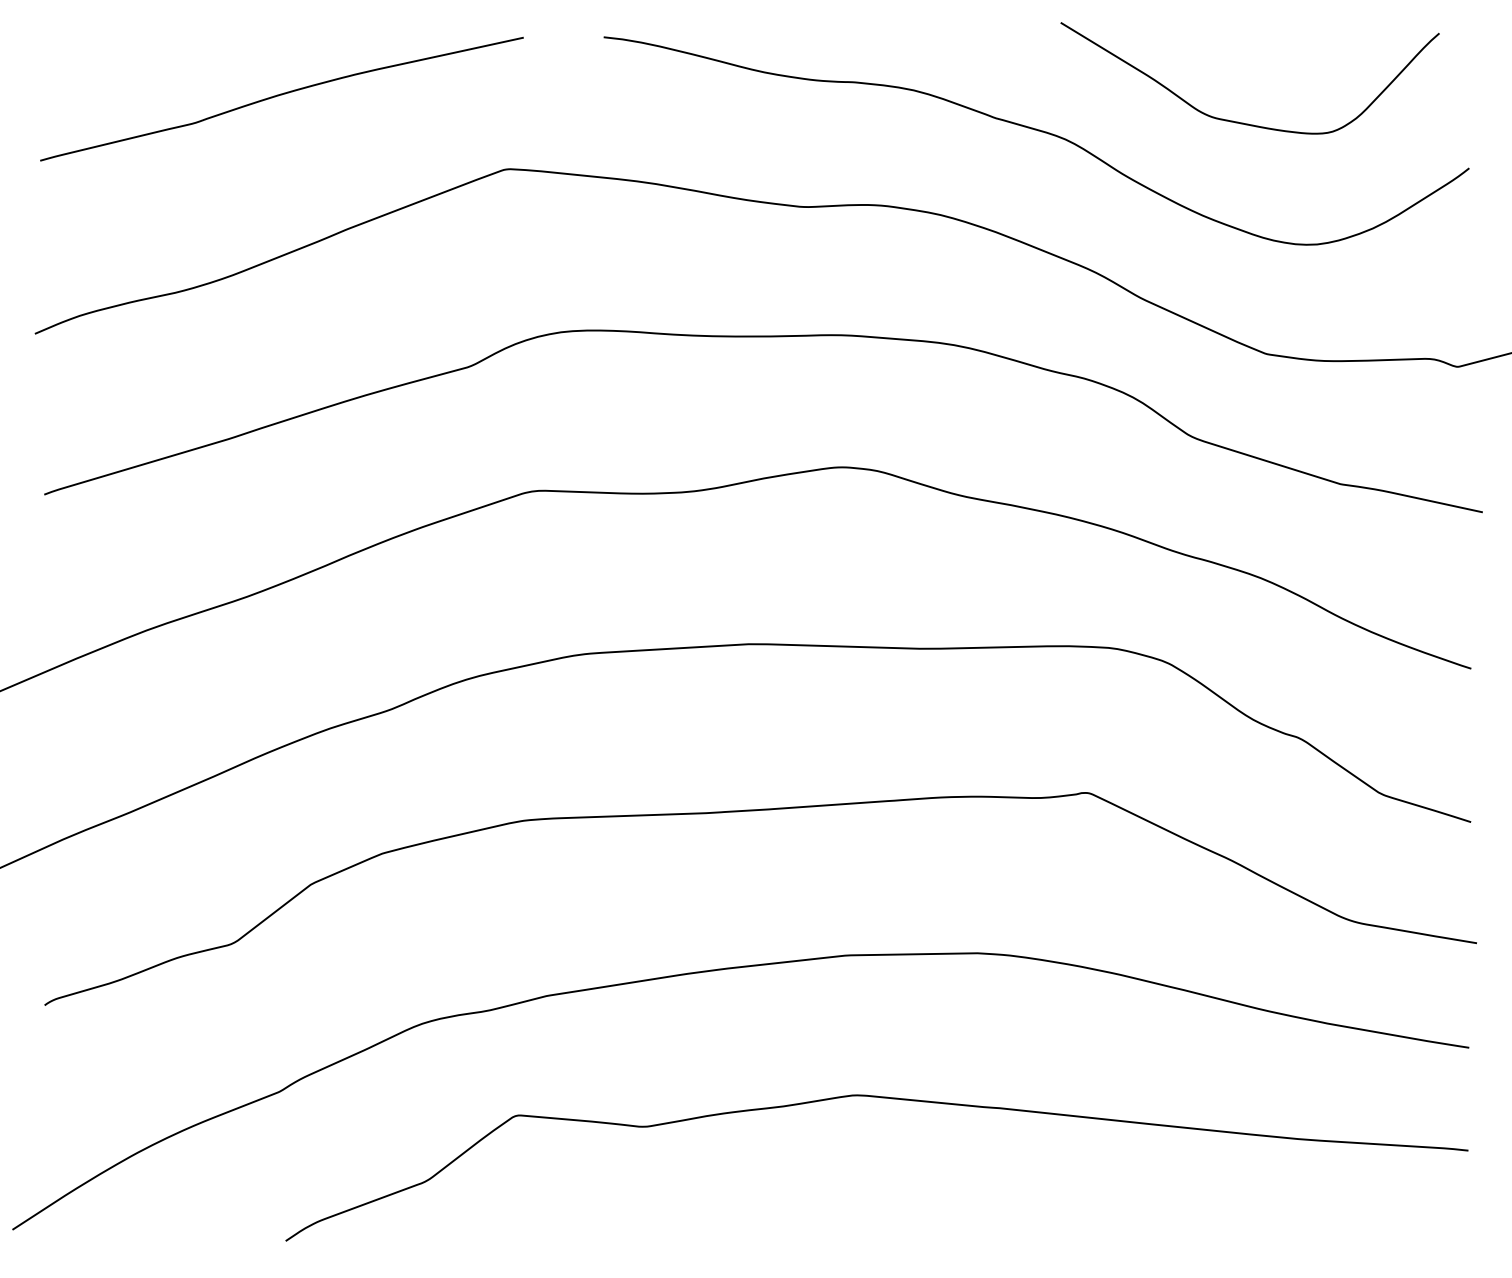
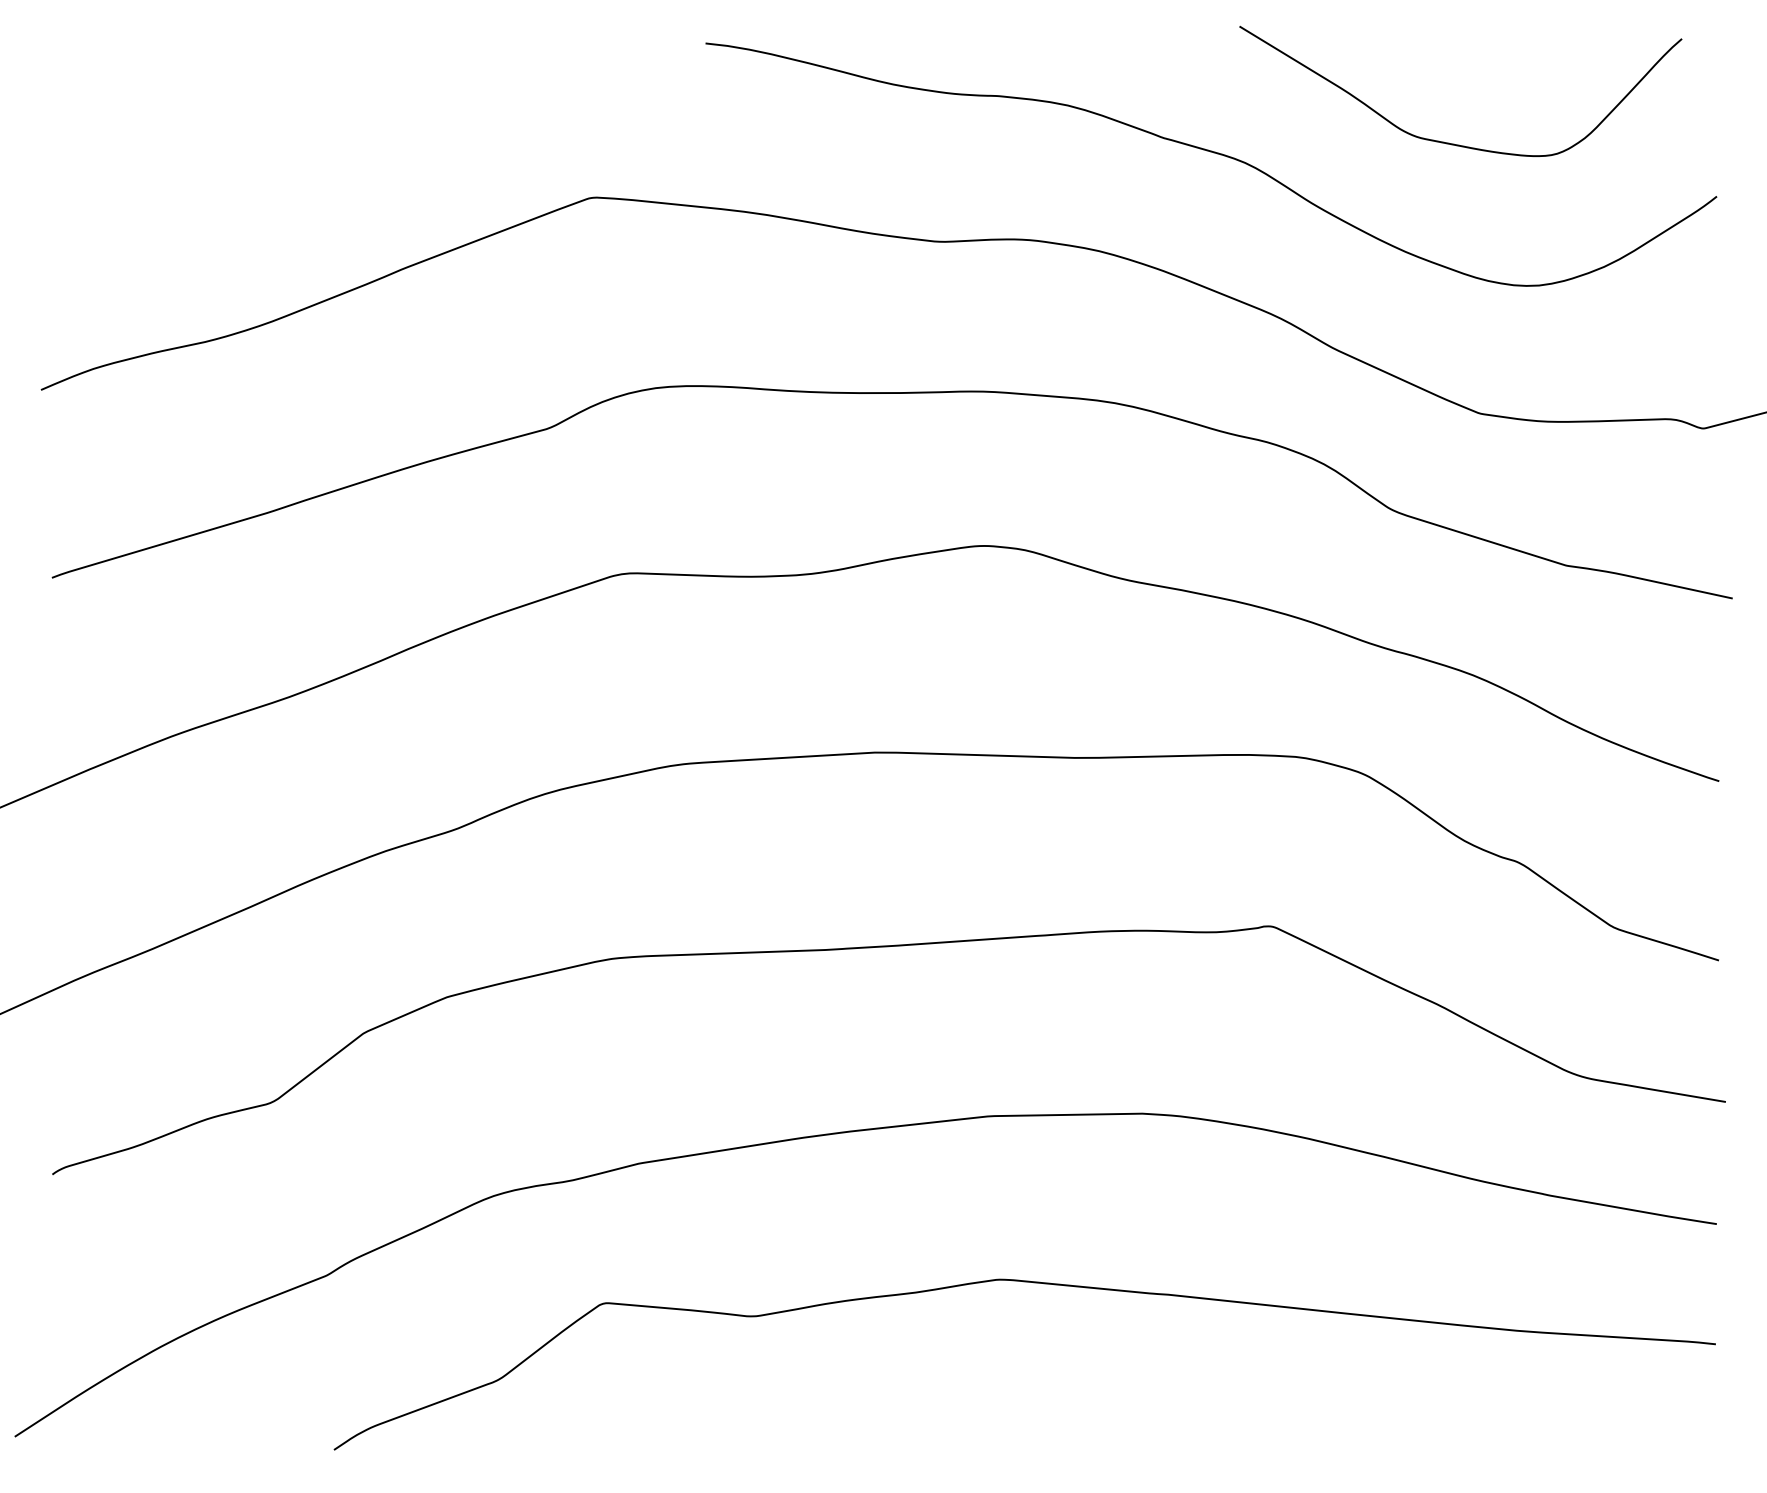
curve: (281, 95) -> (329, 111), removed

